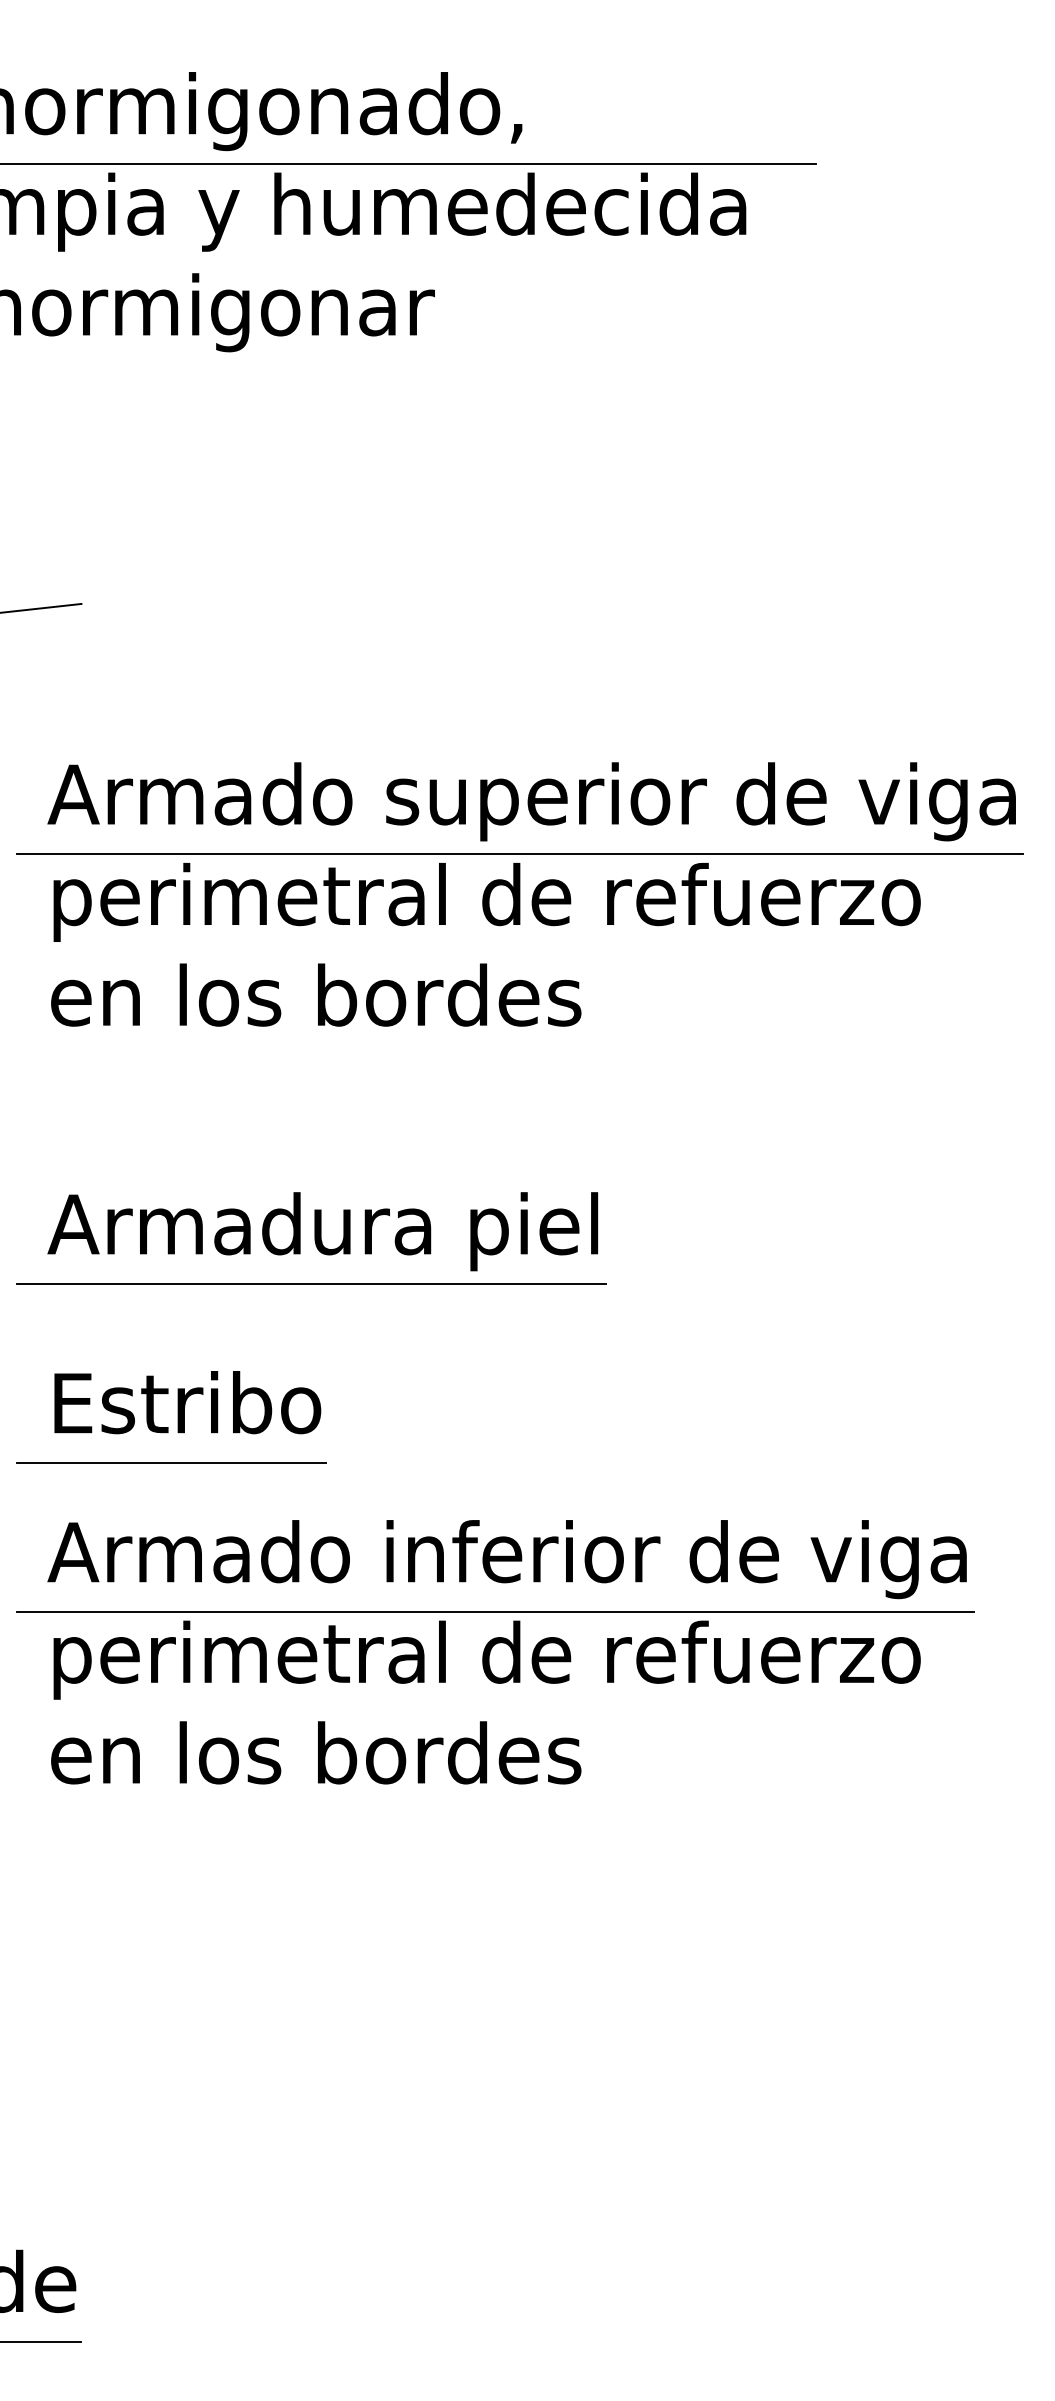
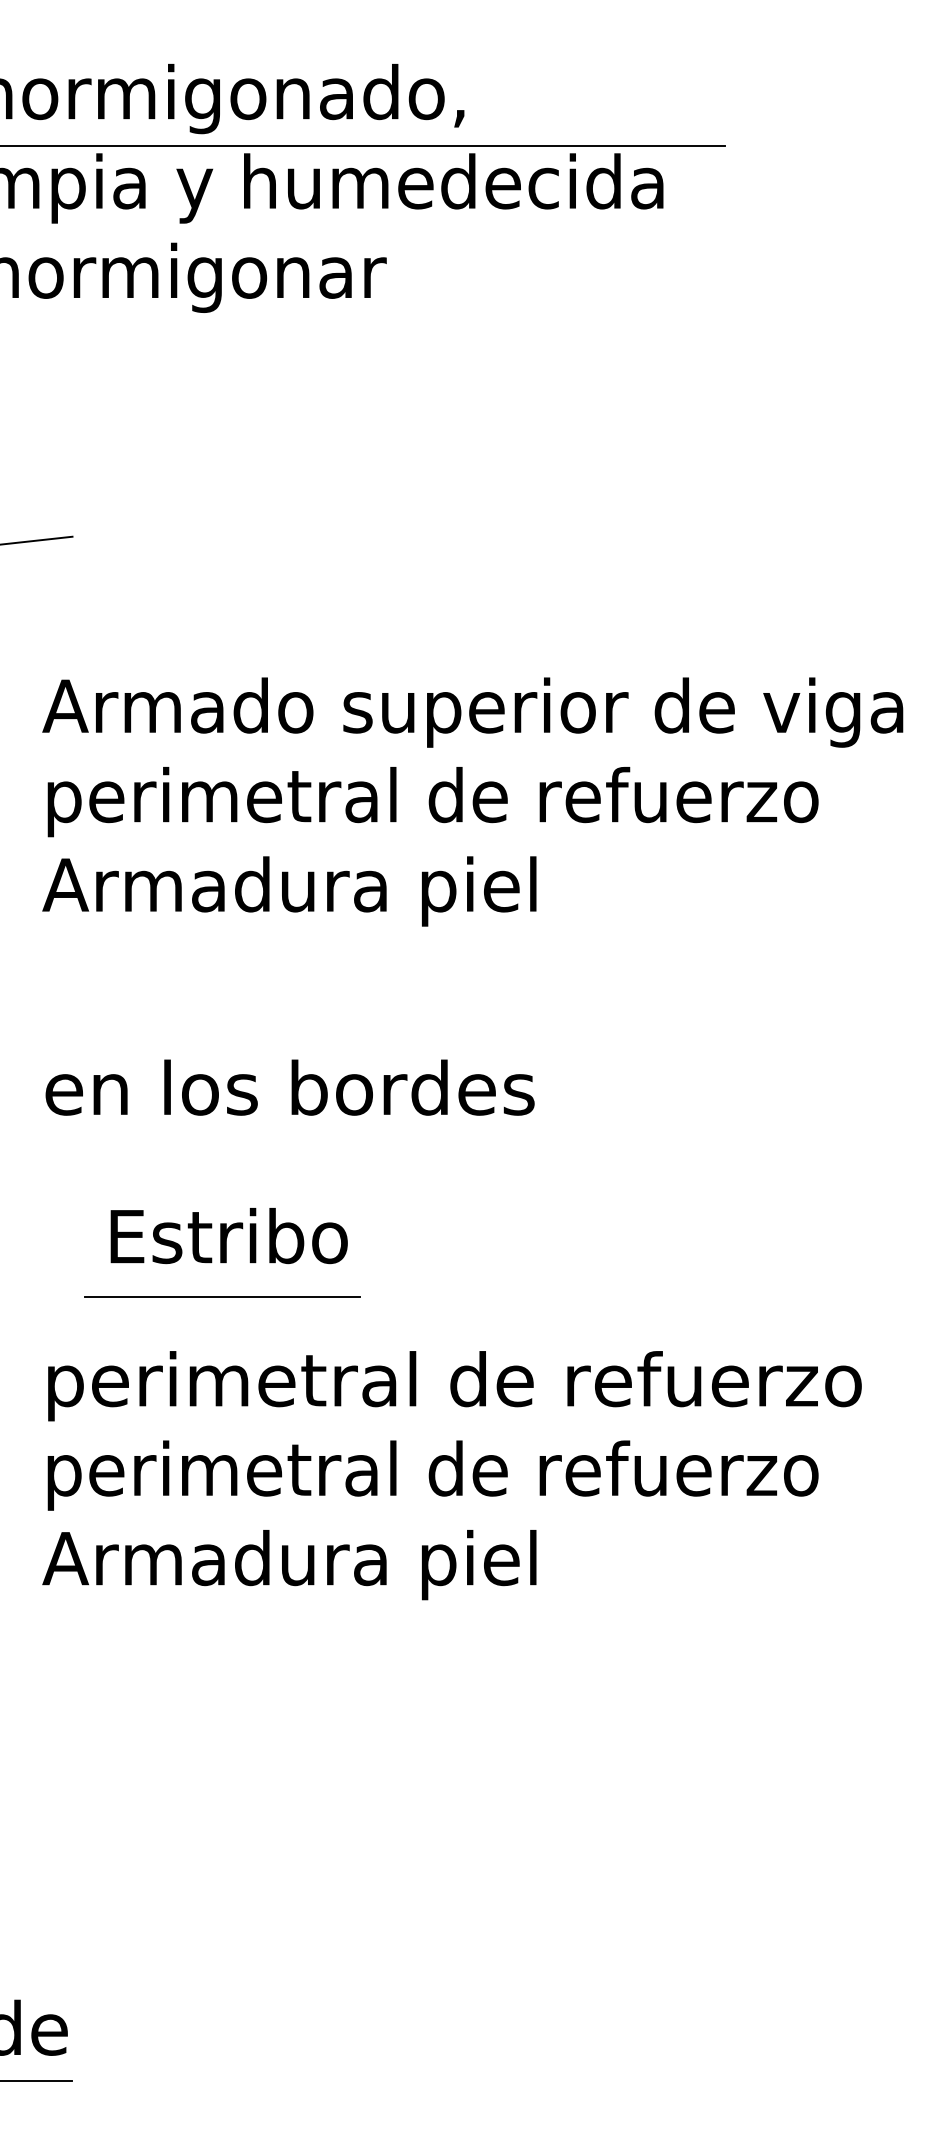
line: (519, 854) -> (461, 759), removed
text: (325, 1002) -> (289, 890), en los bordes -> Armadura piel
text: (324, 1231) -> (288, 1094), Armadura piel -> en los bordes
line: (310, 1284) -> (276, 1141), removed
text: (187, 1402) -> (228, 1235), moved
line: (171, 1462) -> (222, 1296), moved
text: (508, 1559) -> (452, 1386), Armado inferior de viga -> perimetral de refuerzo
line: (494, 1612) -> (439, 1433), removed
text: (325, 1760) -> (289, 1564), en los bordes -> Armadura piel

